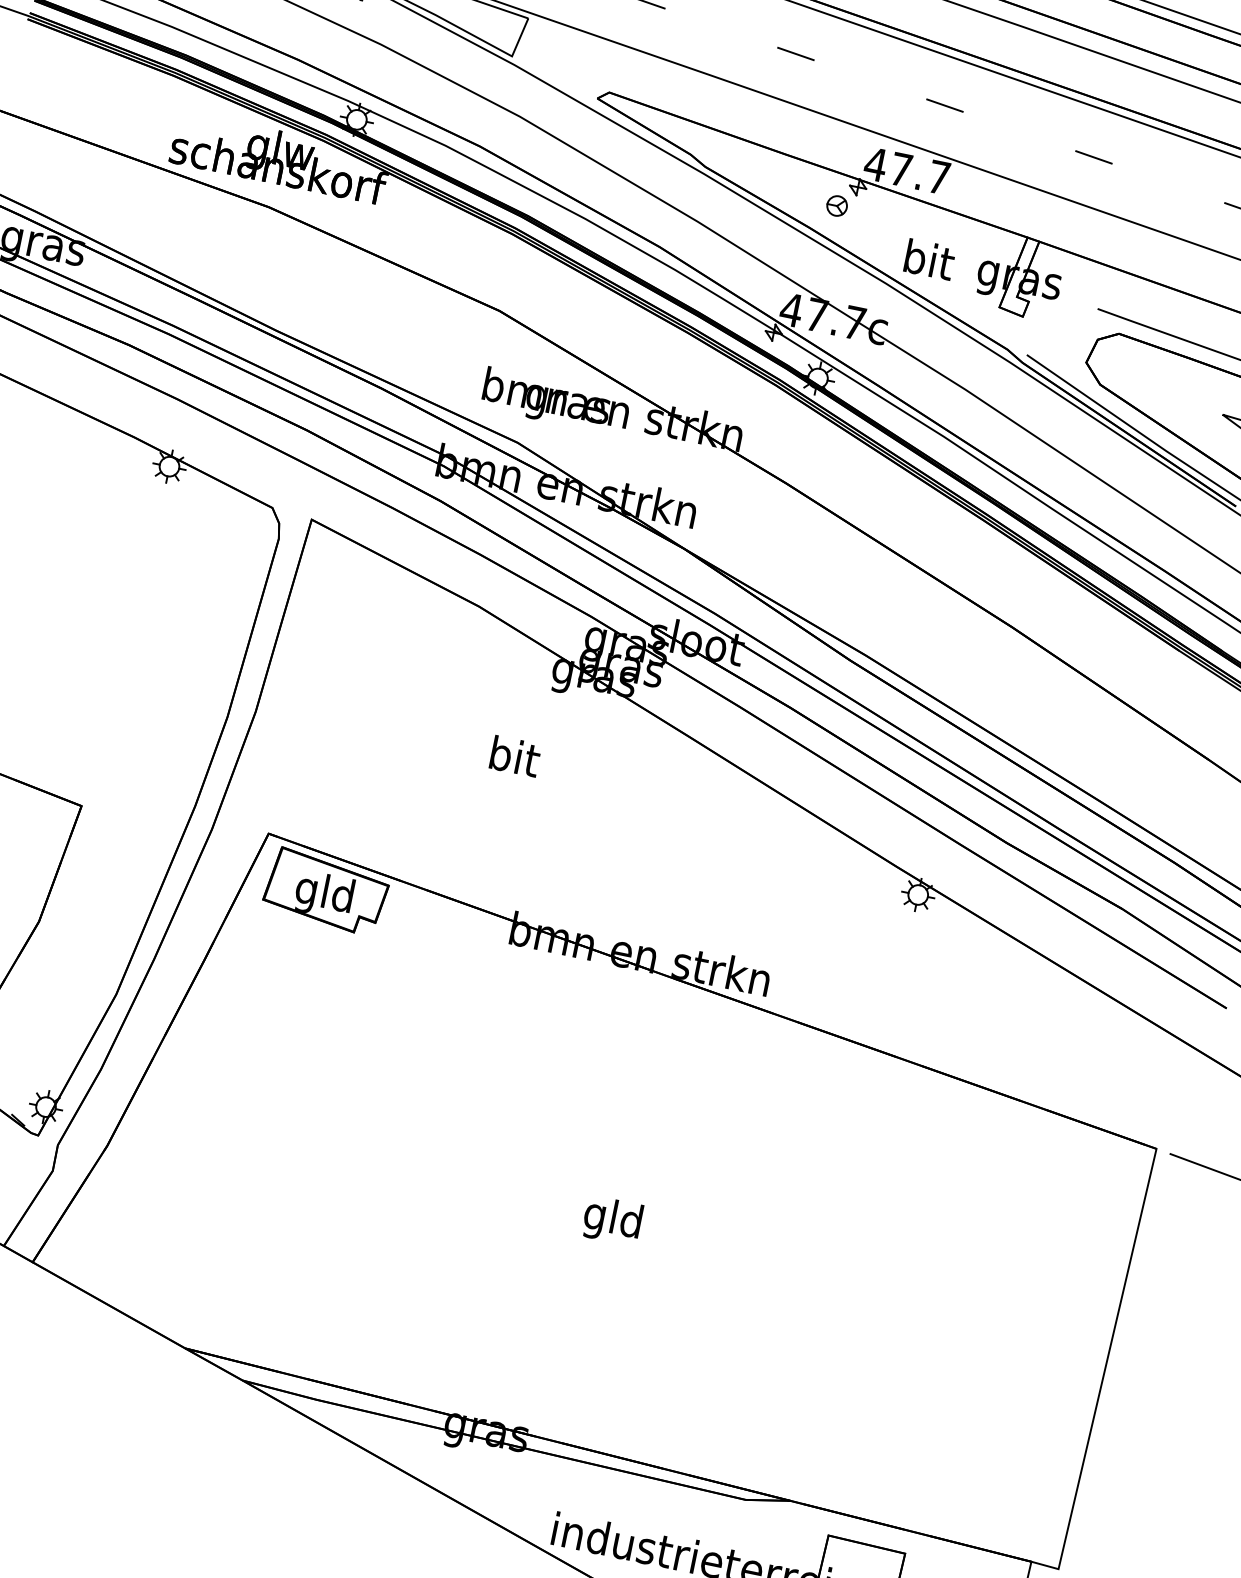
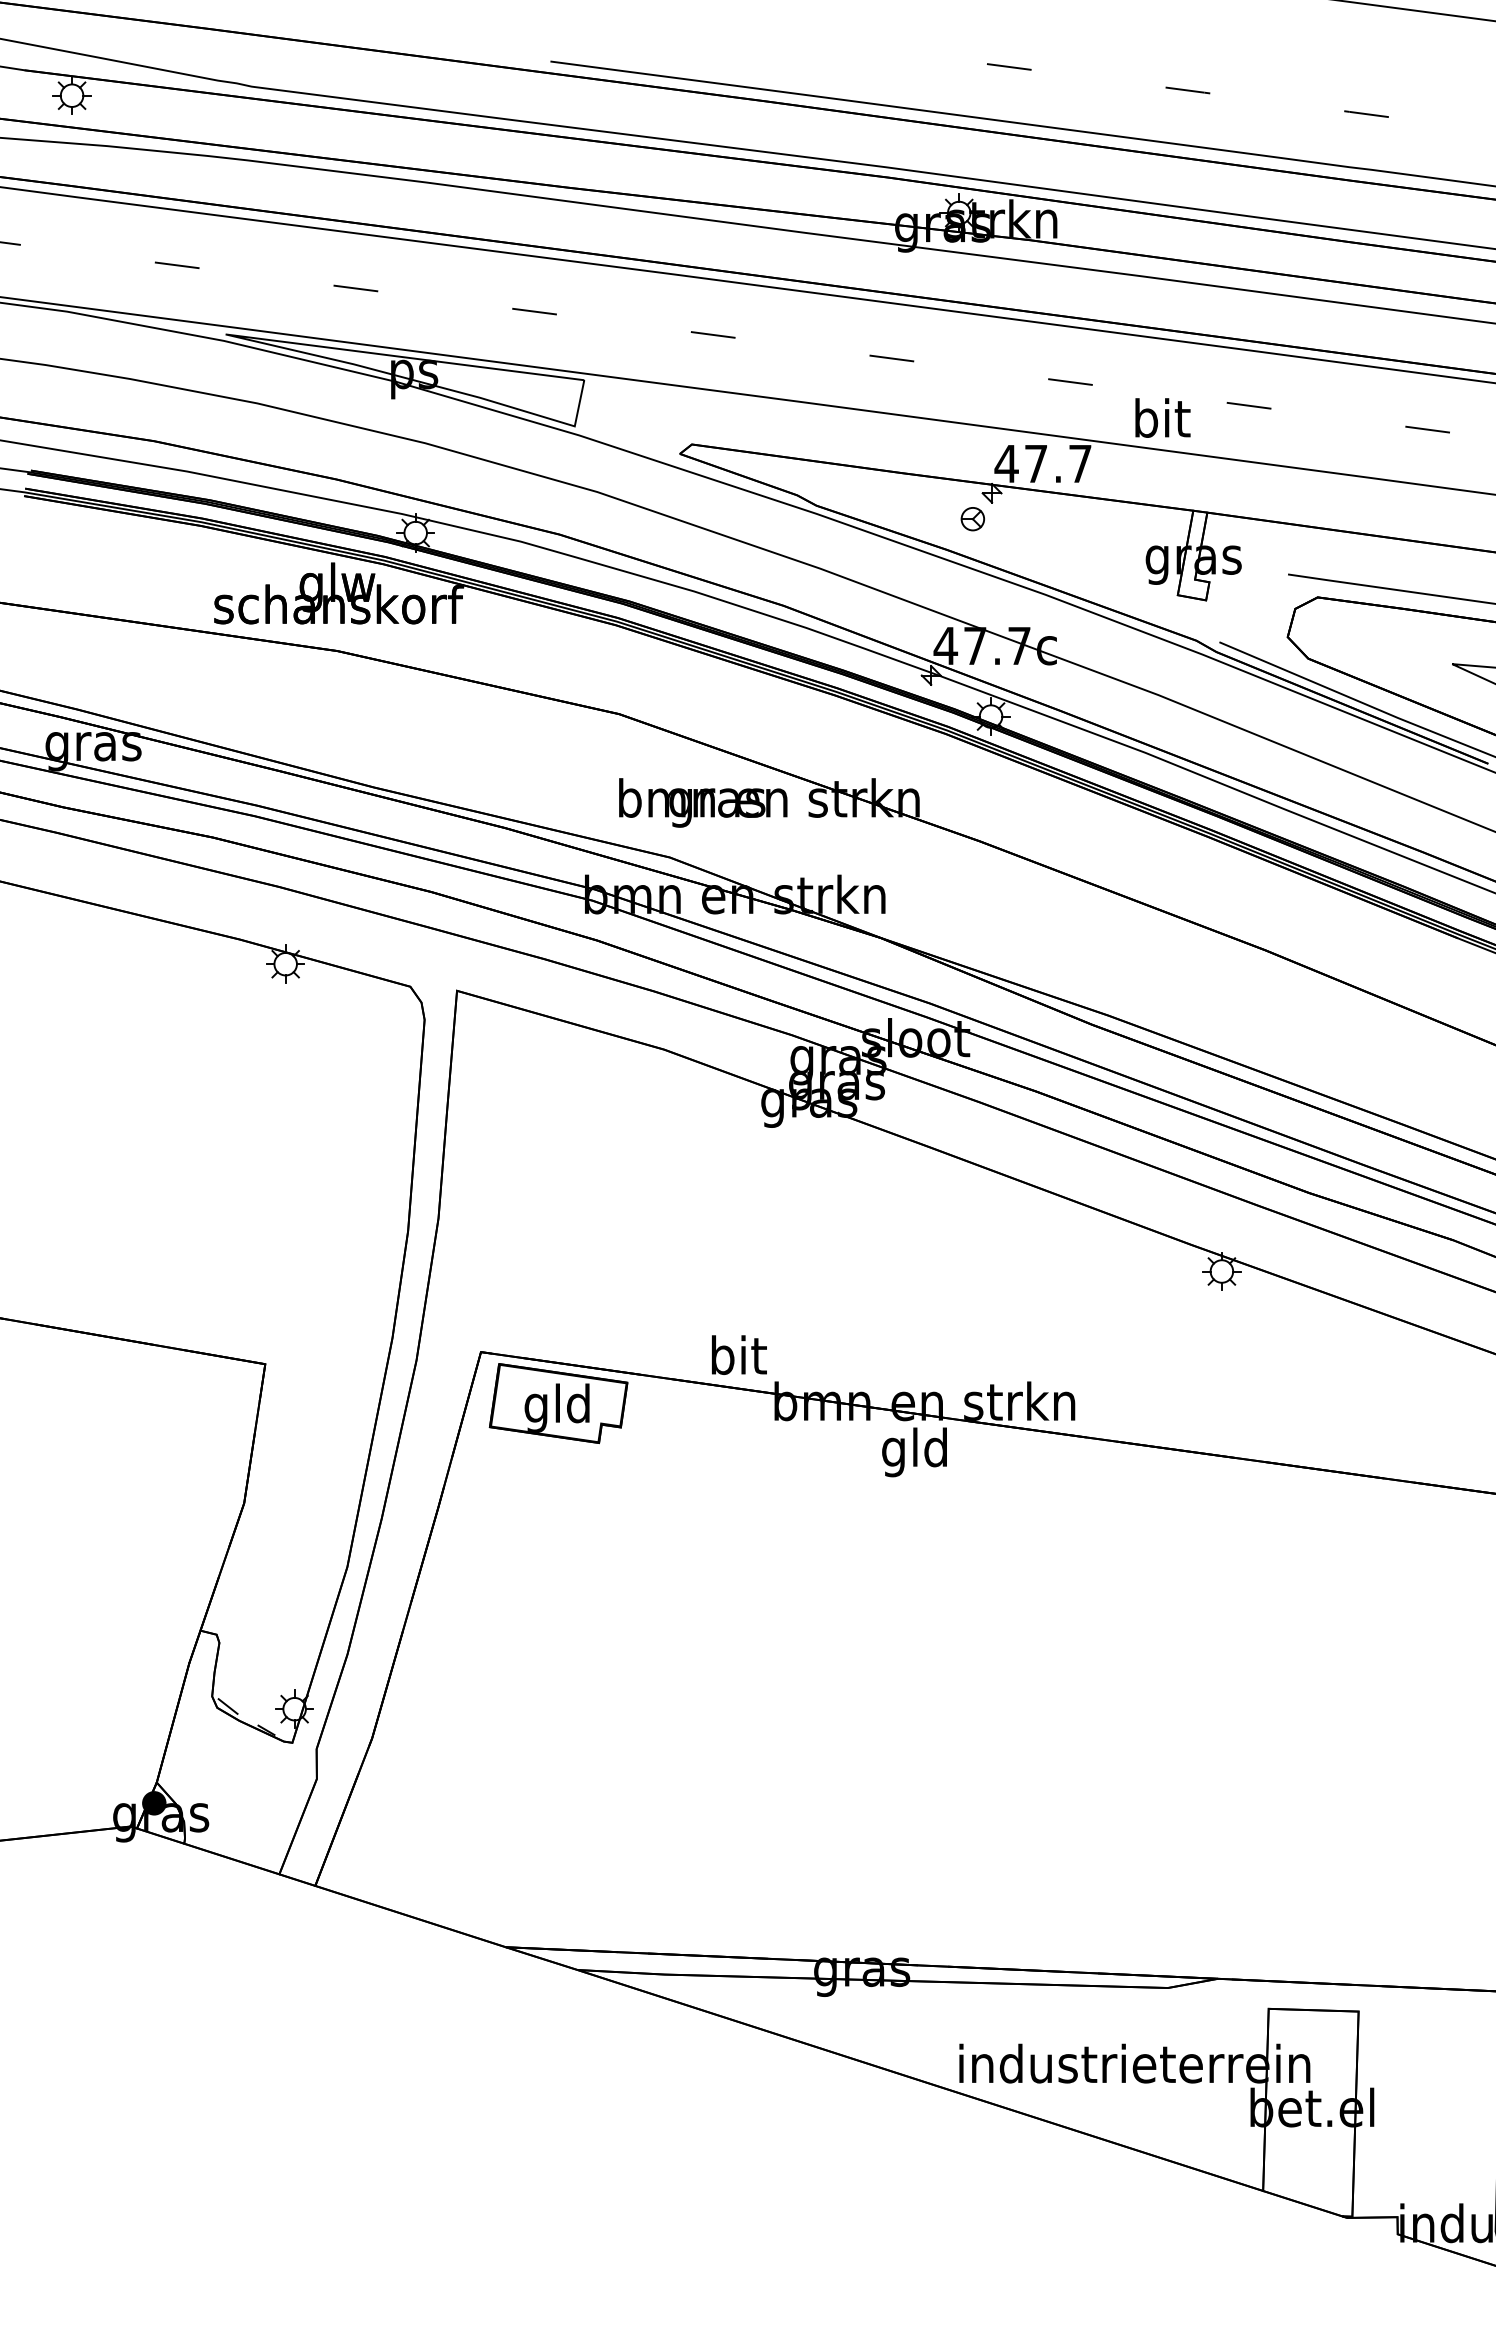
text: (929, 259) -> (1162, 417), moved
text: (515, 756) -> (739, 1354), moved
text: (612, 1220) -> (914, 1452), moved

